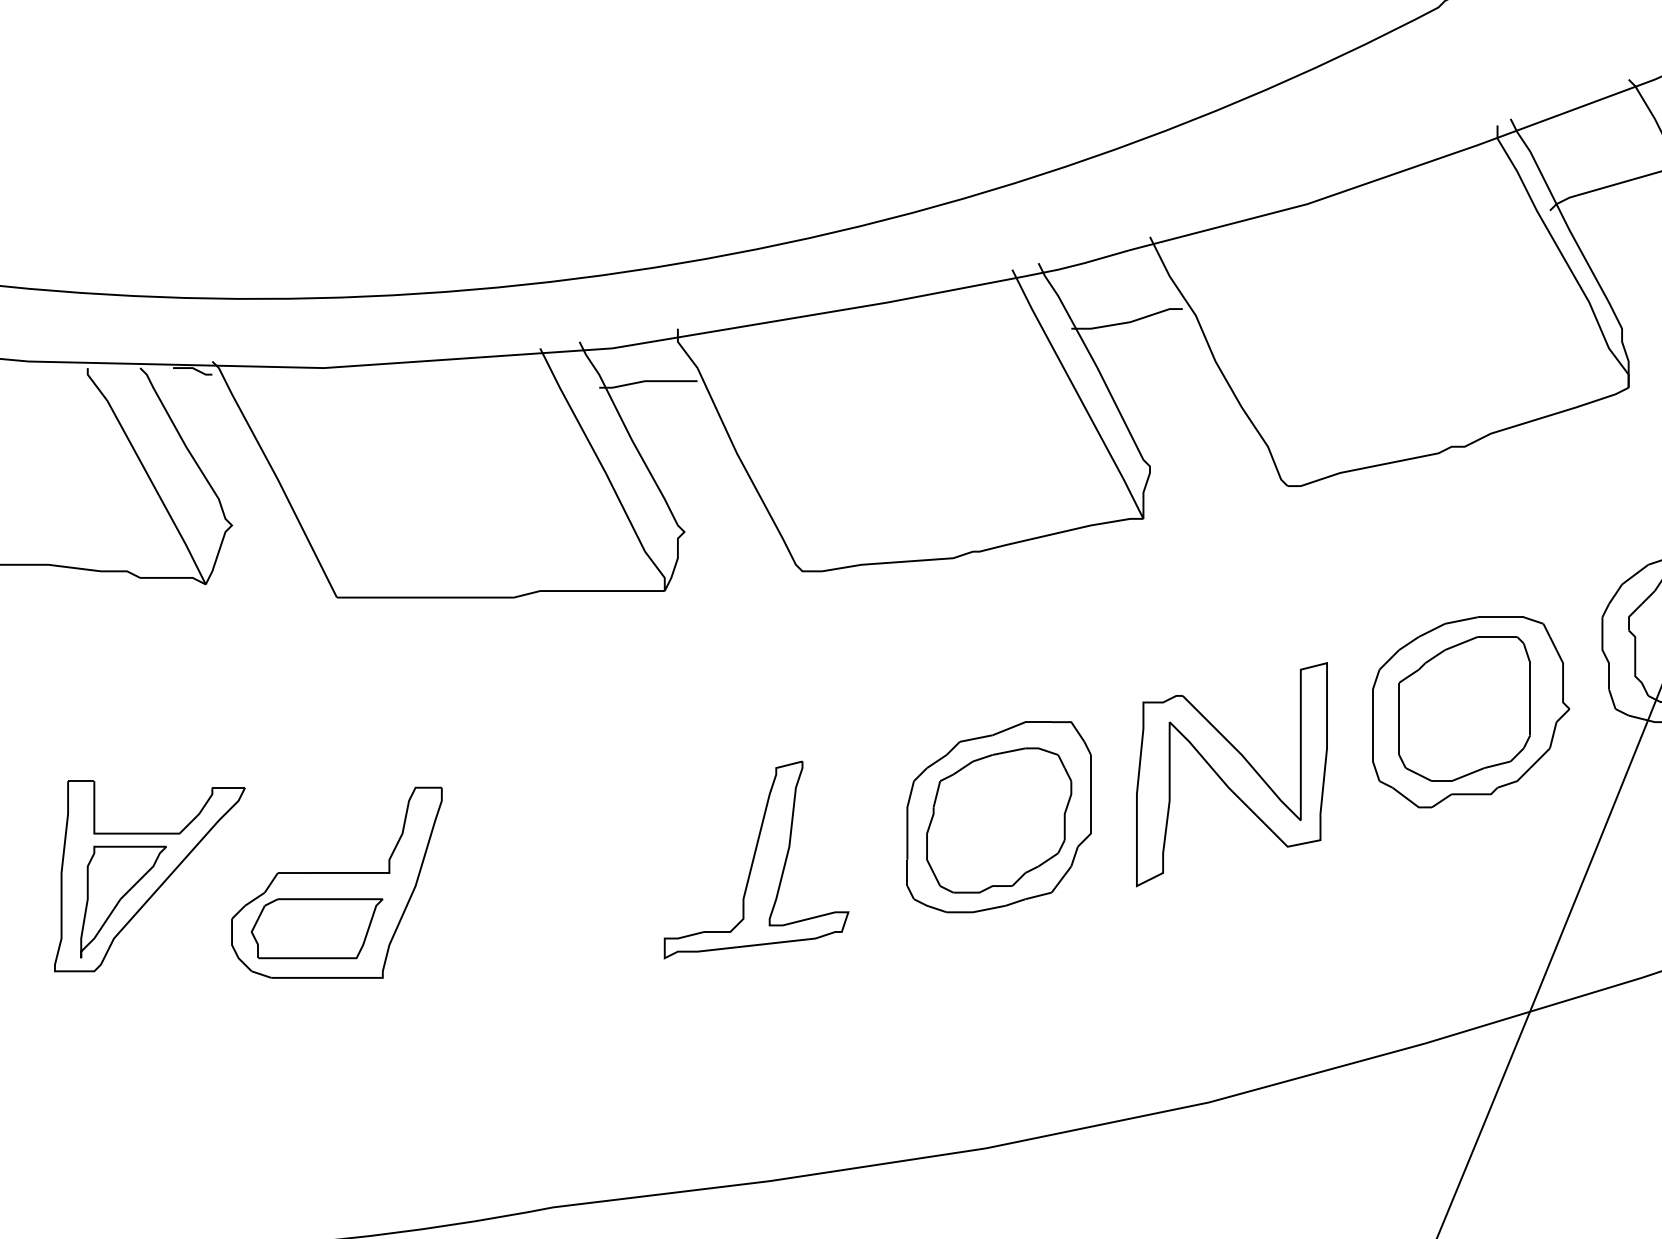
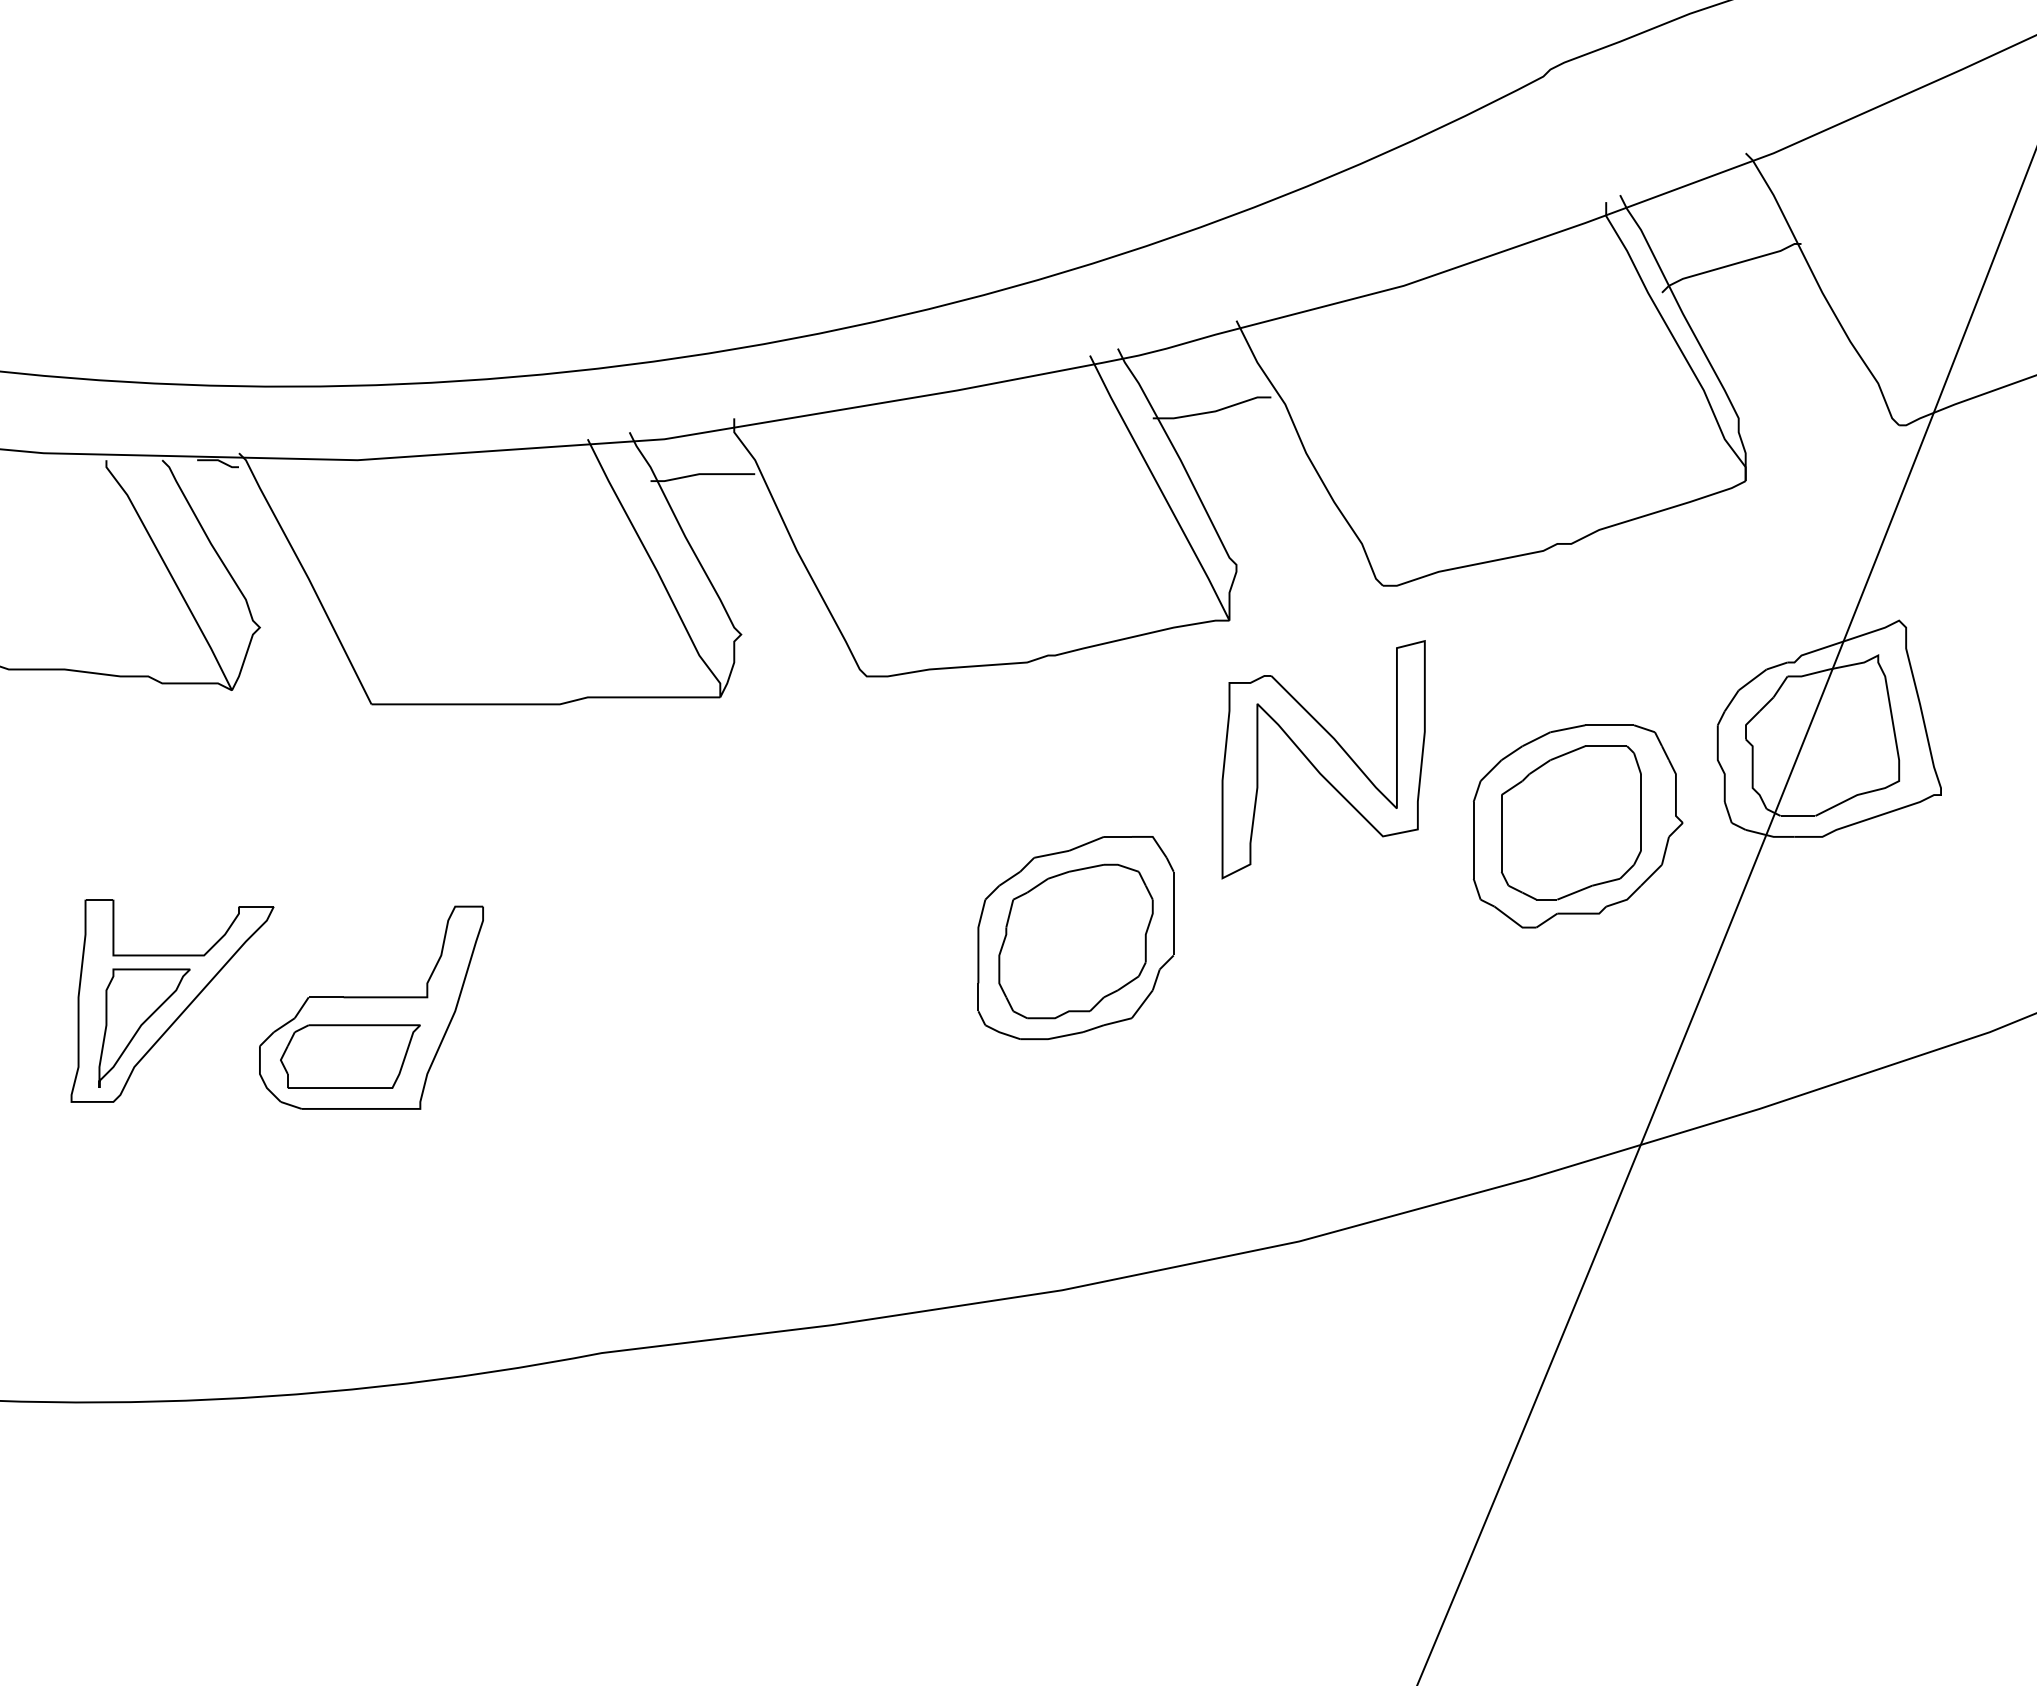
part: (1231, 774) -> (1323, 759), moved
curve: (754, 859) -> (815, 983), removed

